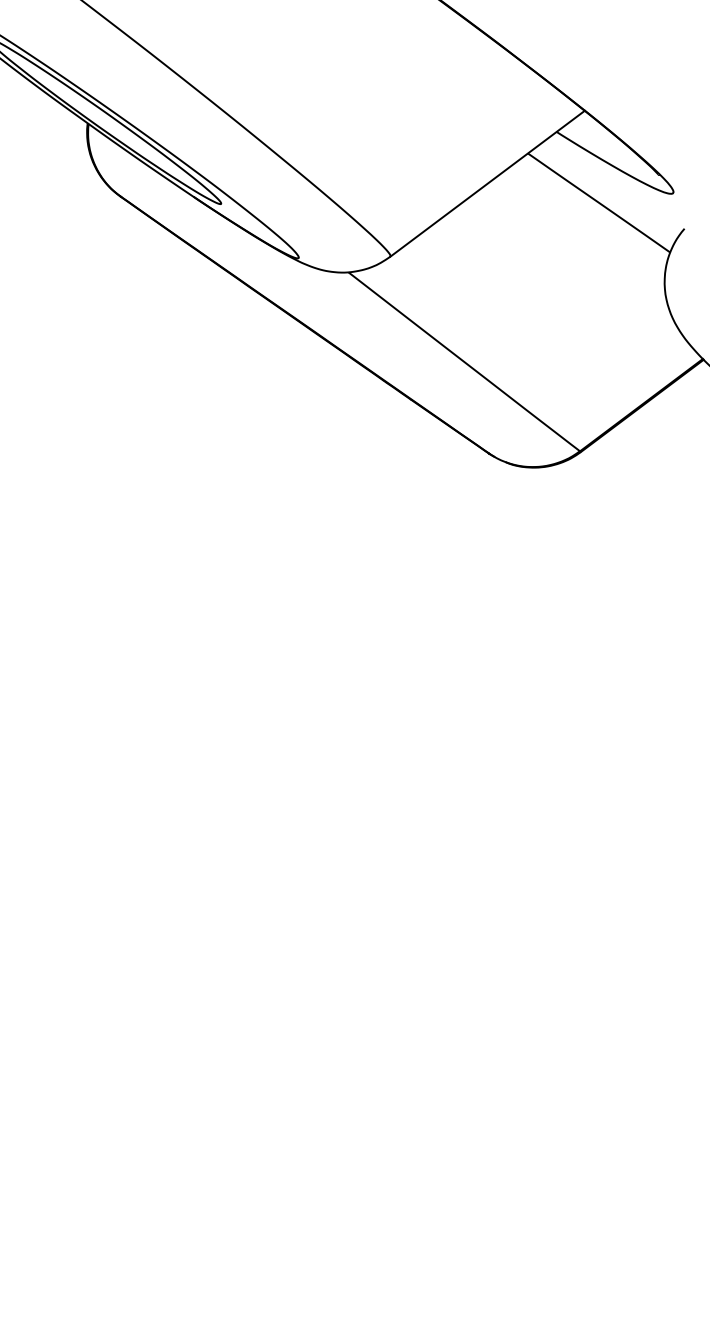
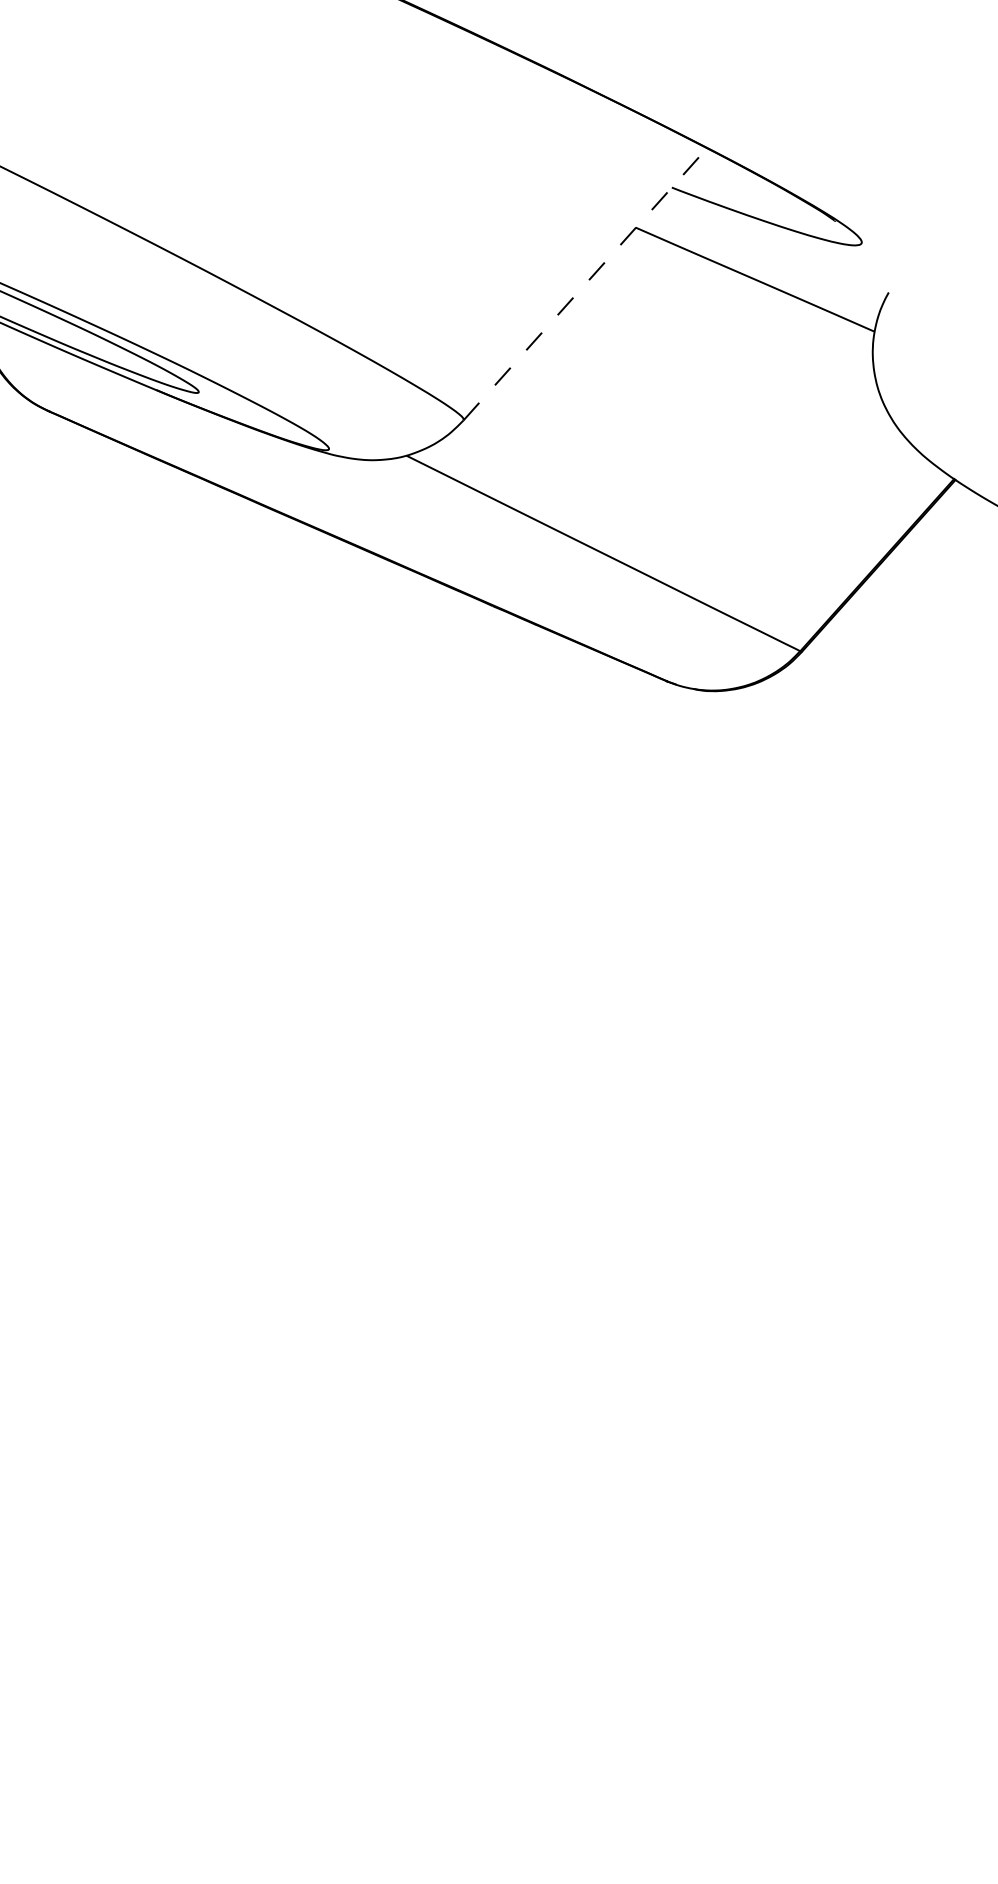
line: (487, 183) -> (585, 283), solid -> dashed

